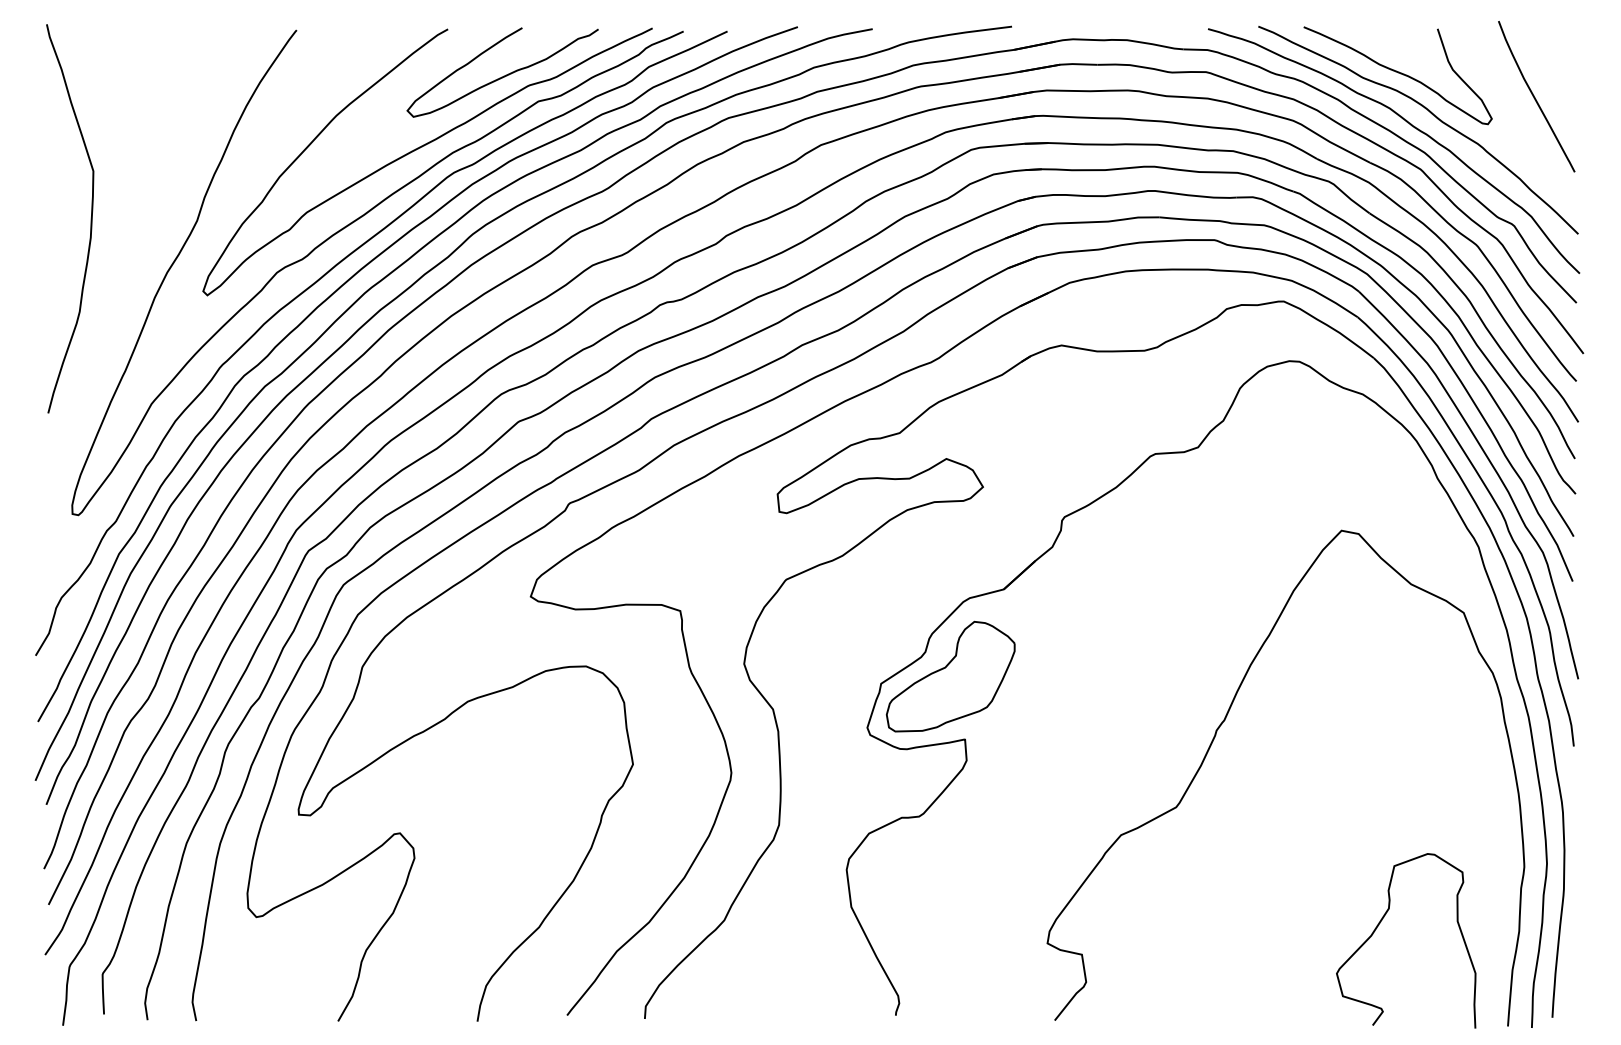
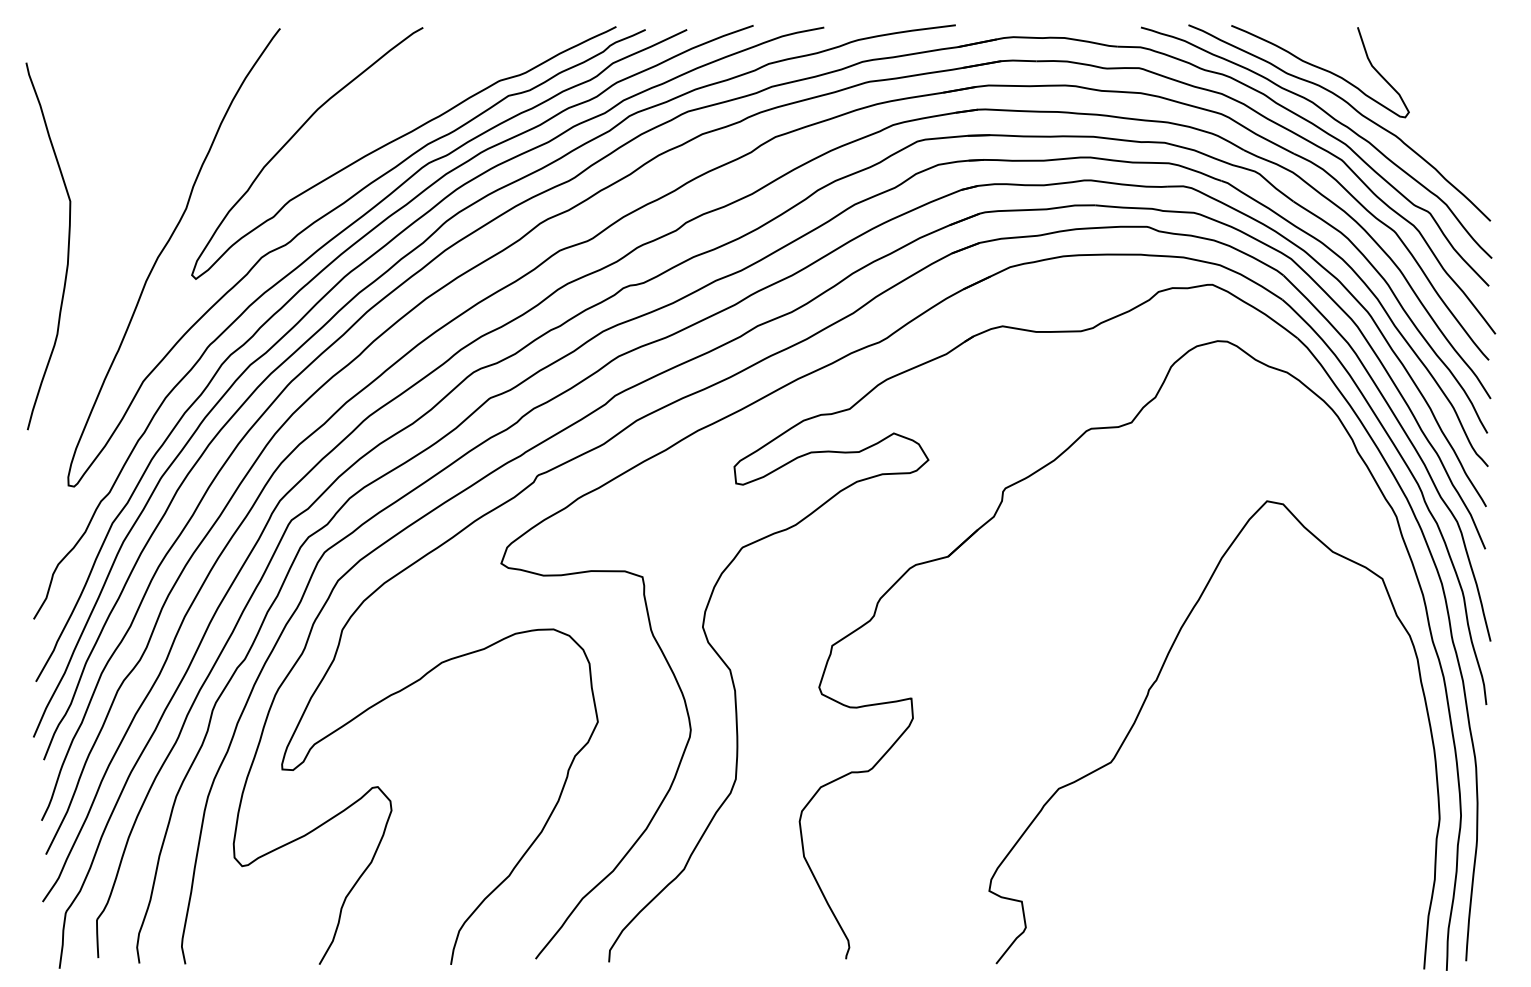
curve: (503, 75) -> (475, 71), removed
curve: (1535, 97) -> (1450, 92), removed
curve: (90, 218) -> (67, 246), moved
part: (950, 676) -> (897, 638), removed
curve: (1379, 925) -> (1302, 874), removed

